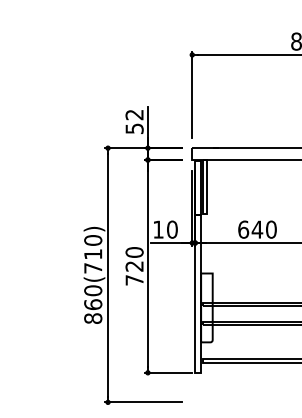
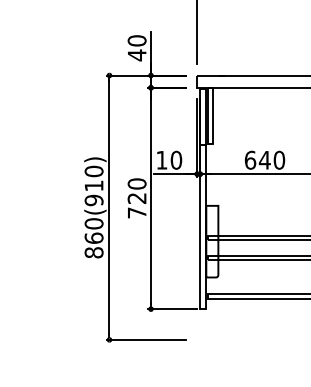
text: (134, 121) -> (137, 47), 52 -> 40
text: (93, 268) -> (94, 200), 860(710) -> 860(910)

